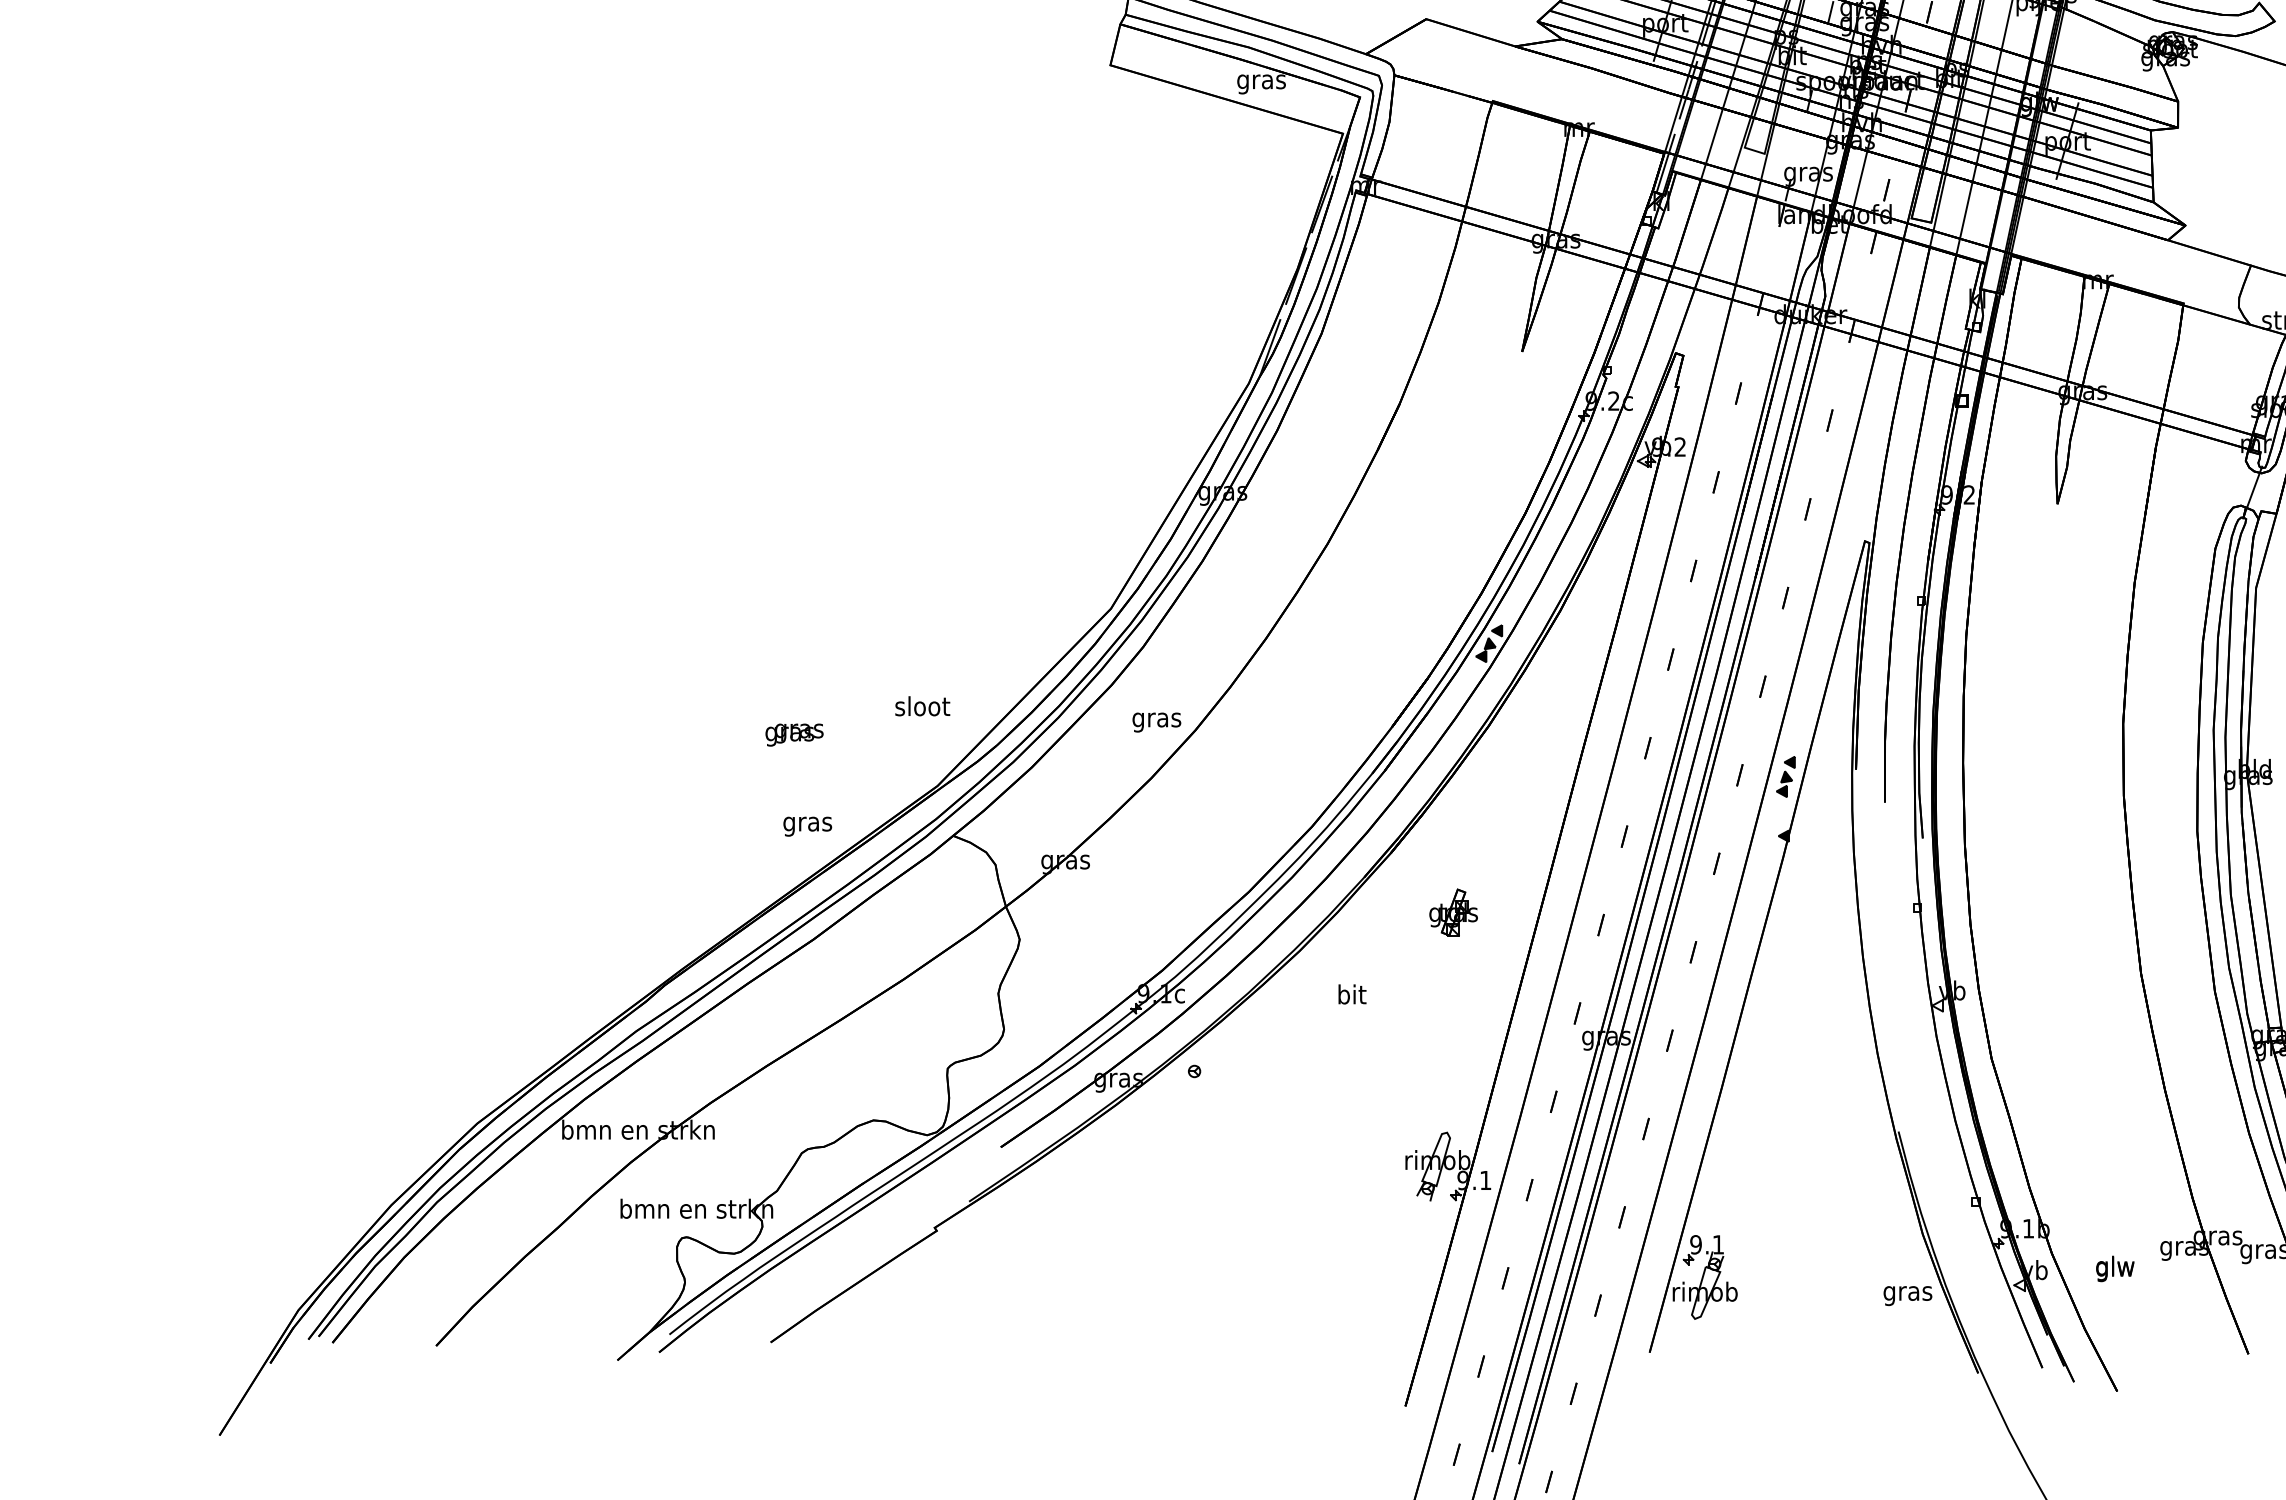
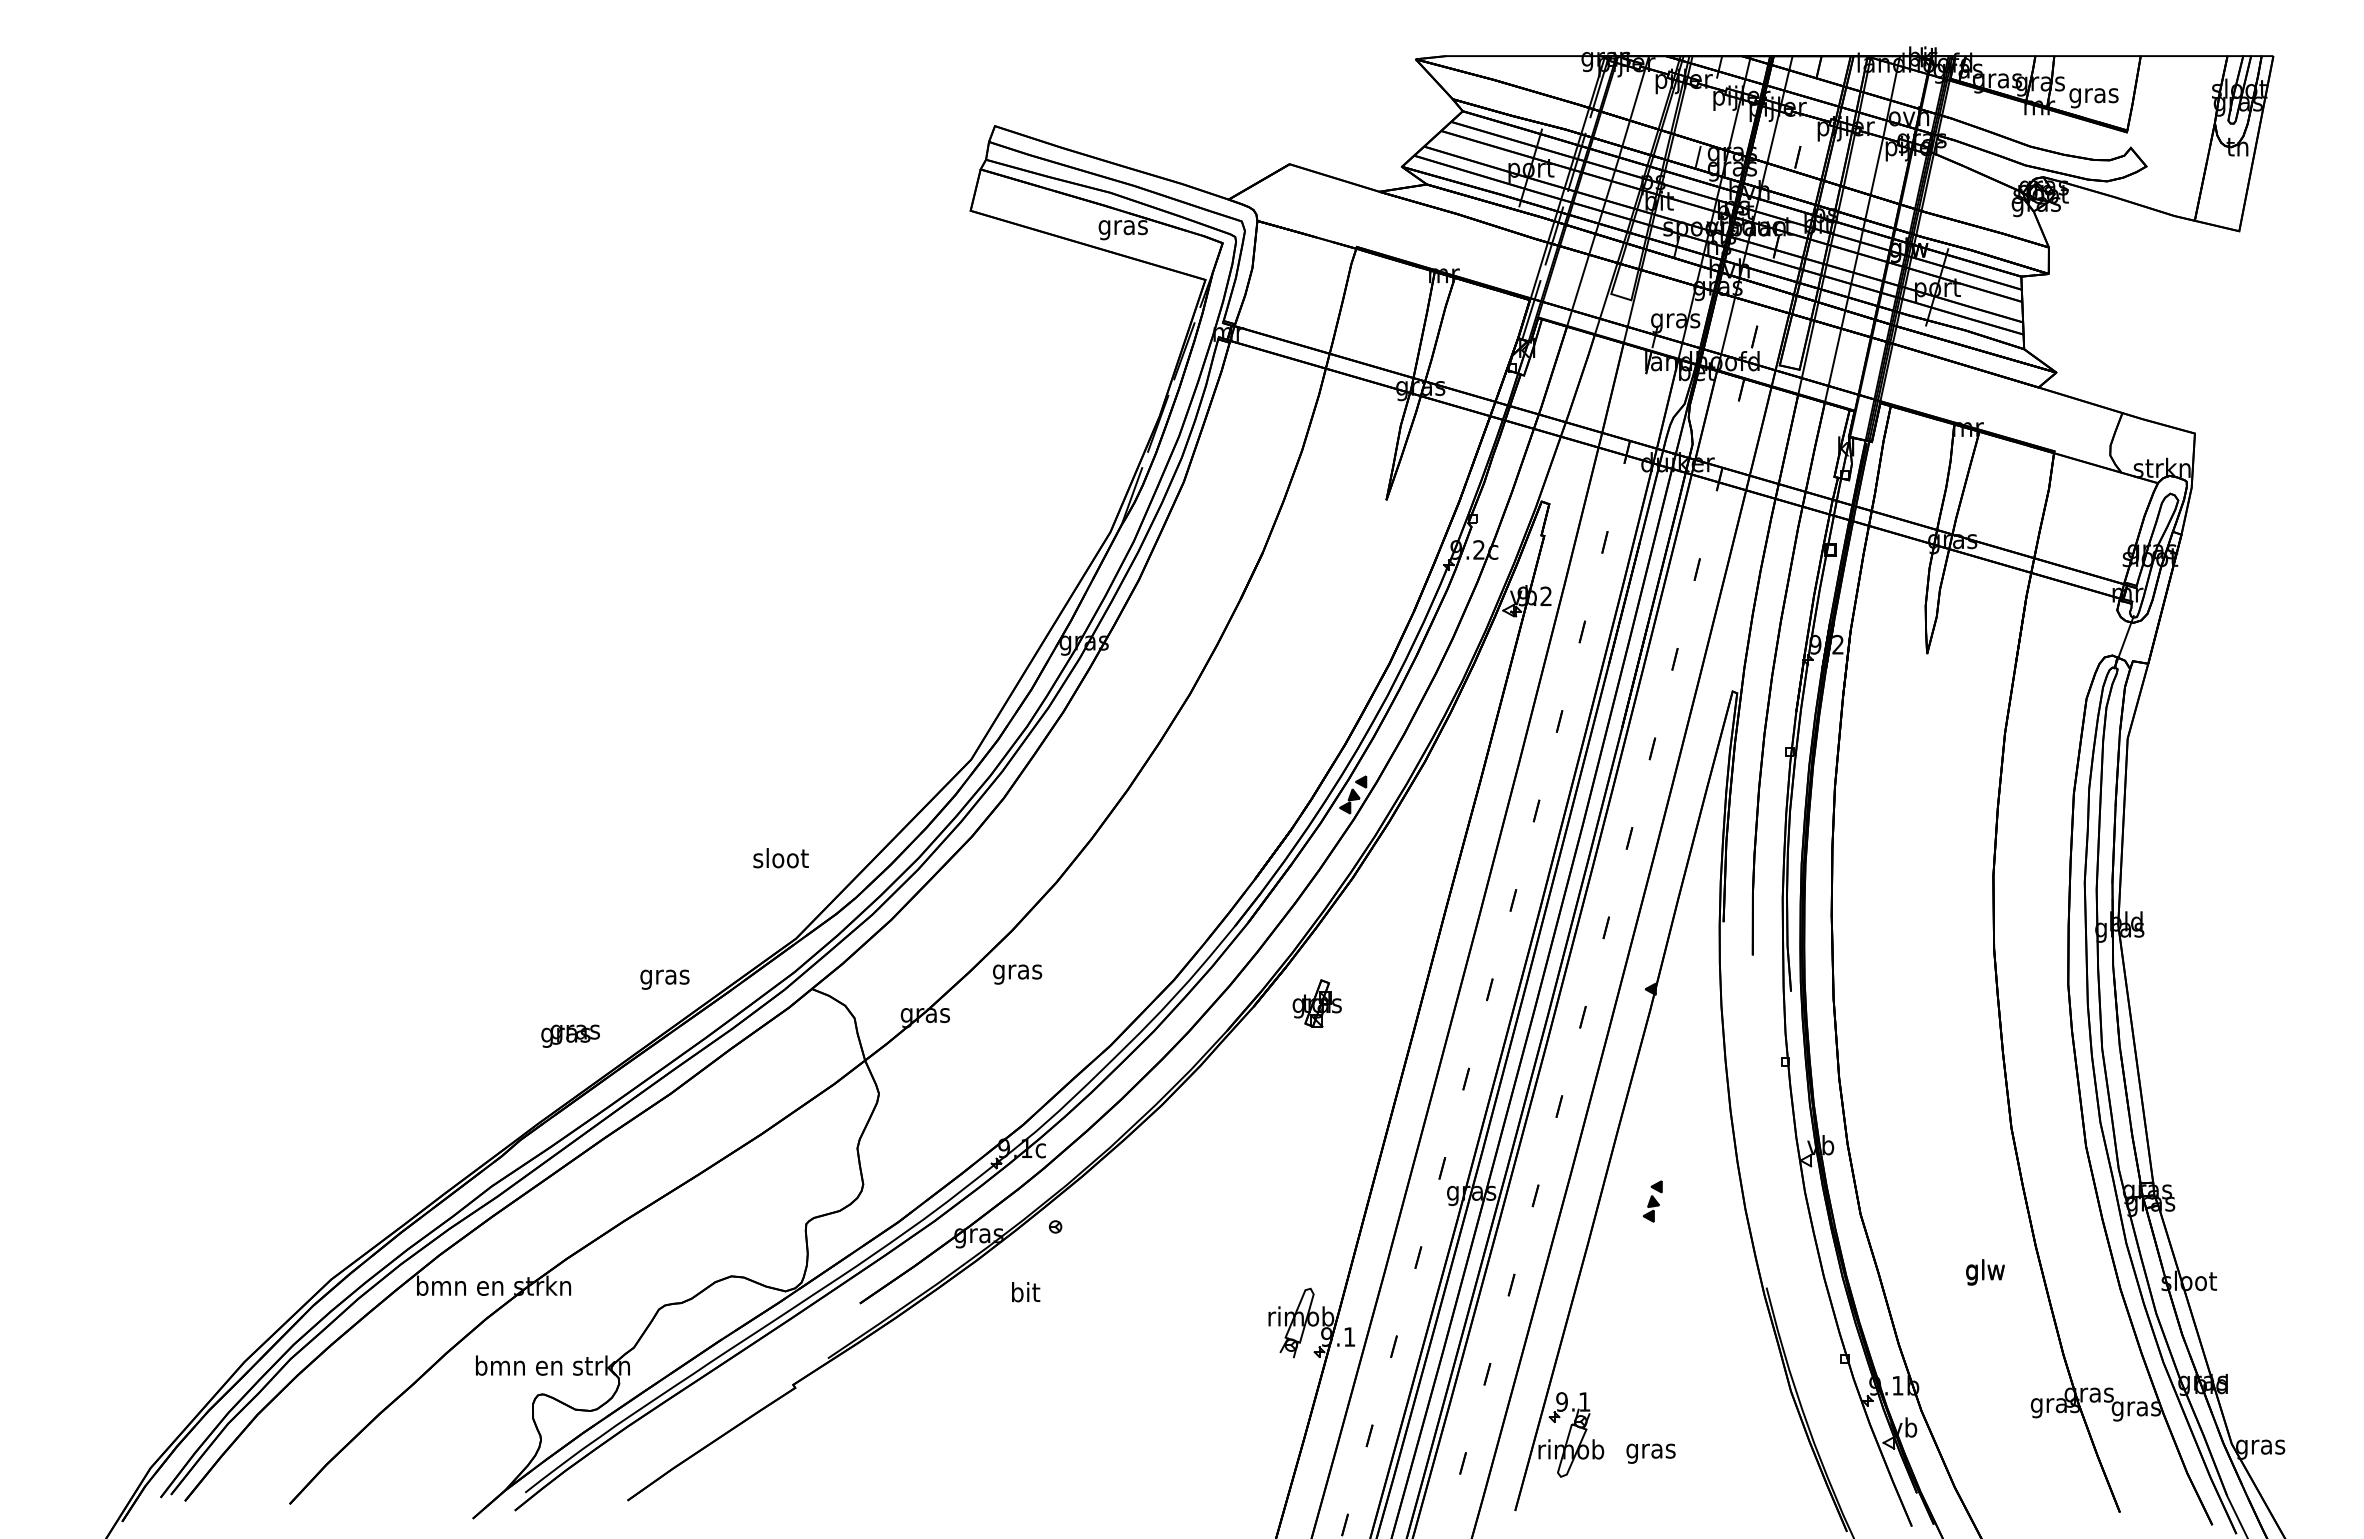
text: (1156, 722) -> (1017, 974), moved
text: (794, 734) -> (570, 1035), moved
part: (1785, 776) -> (1652, 1201), moved
part: (1452, 912) -> (1316, 1003), moved
text: (1352, 994) -> (1026, 1292), moved
text: (2115, 1269) -> (1985, 1272), moved
text: (1907, 1295) -> (1650, 1453), moved

